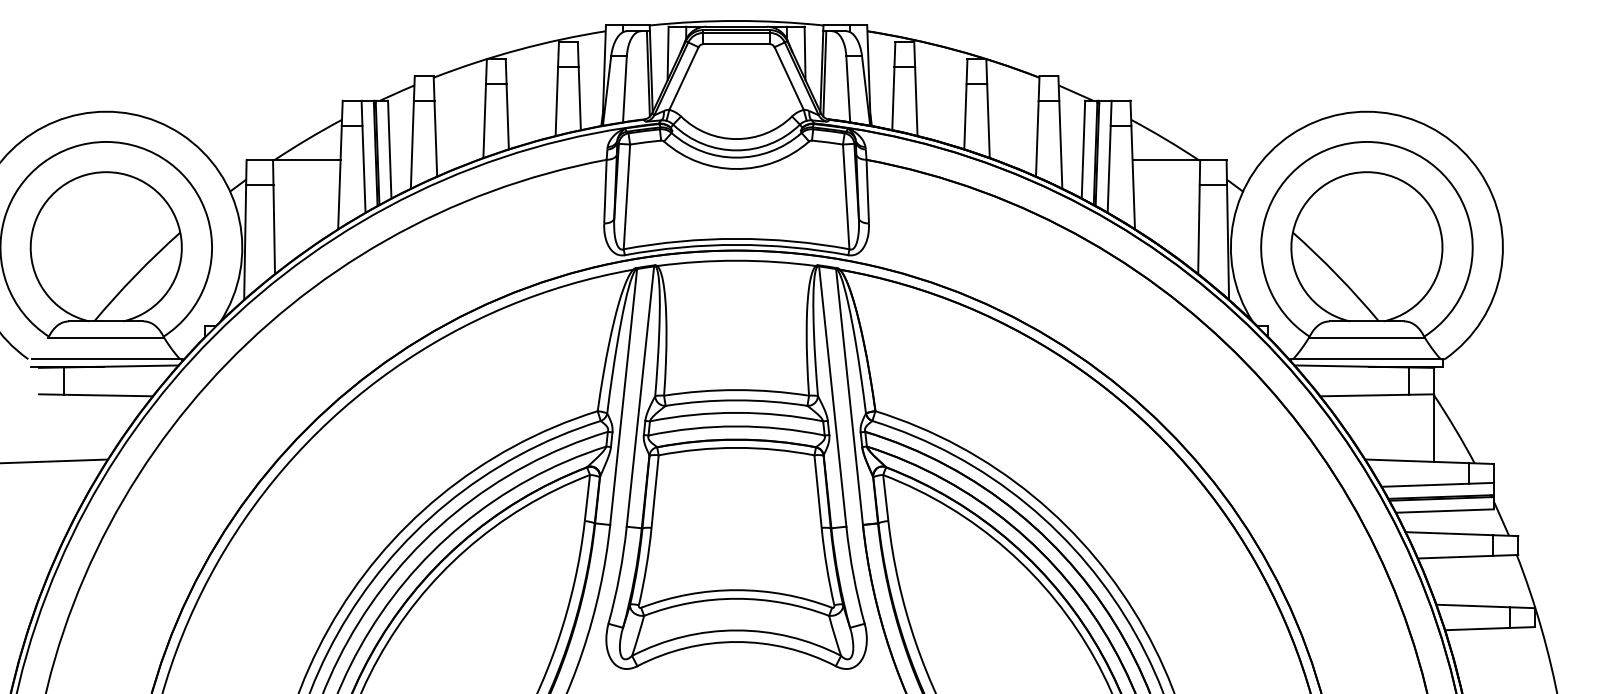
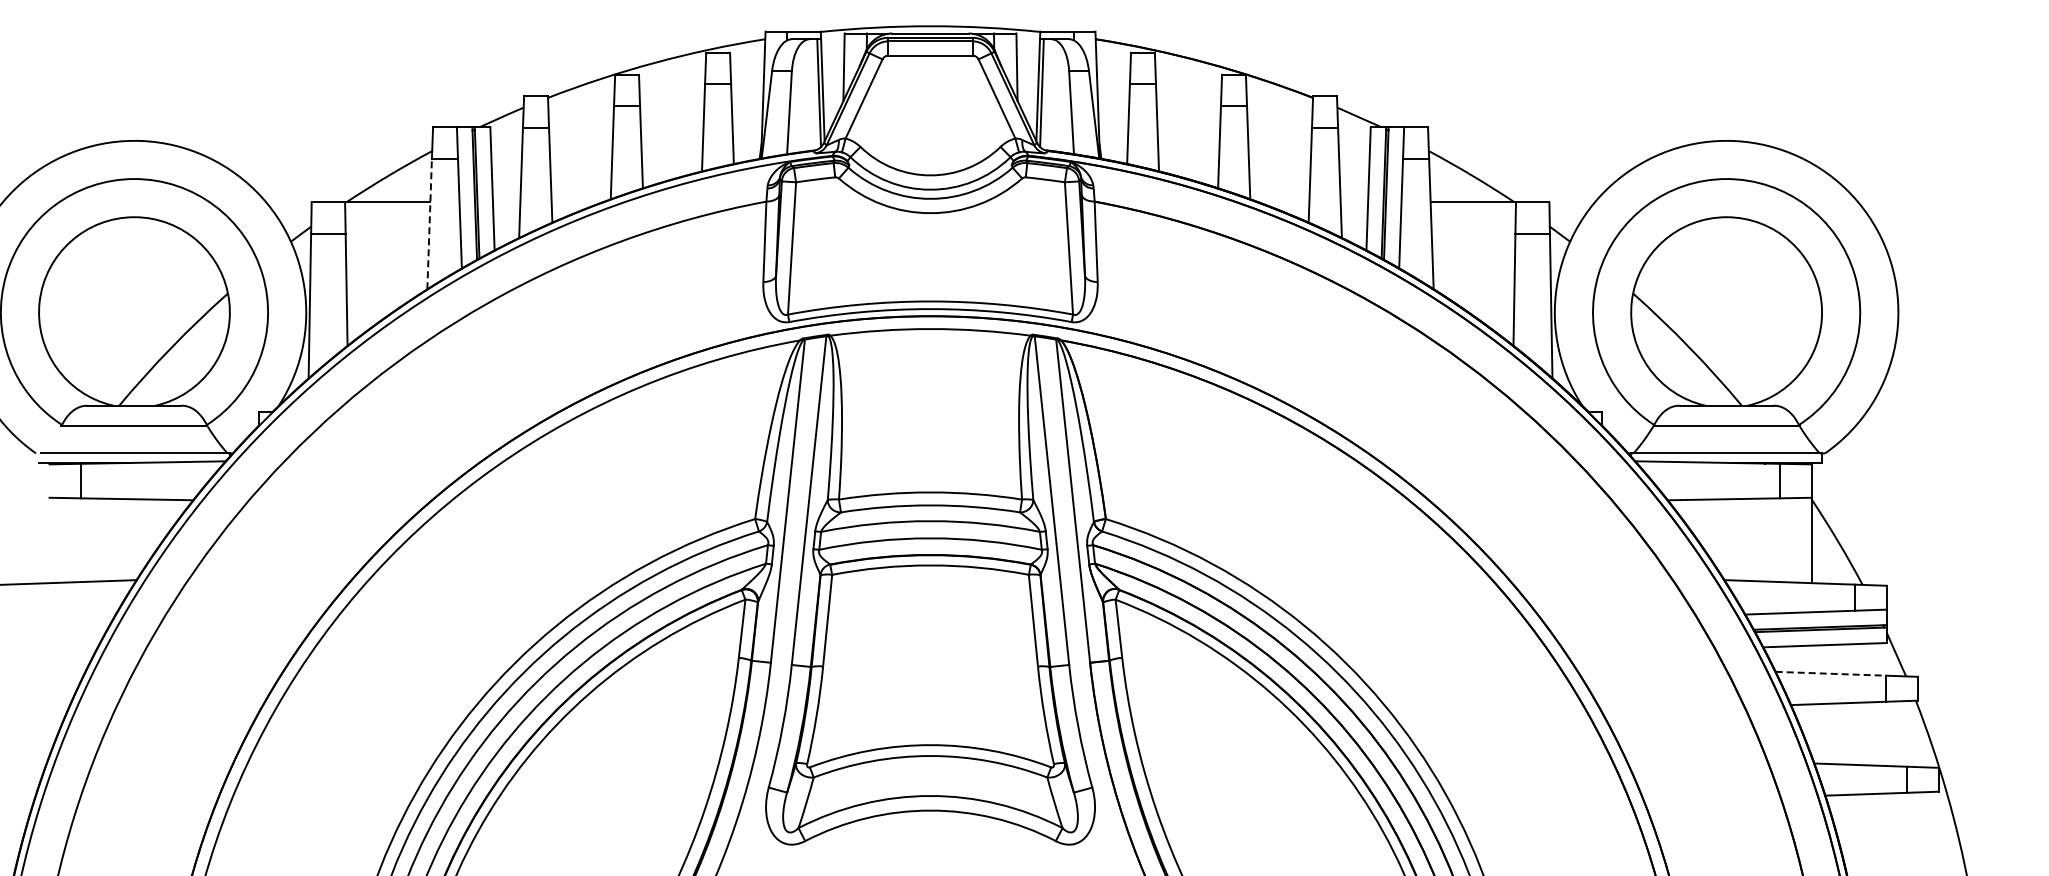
line: (339, 177) -> (429, 223), solid -> dashed
line: (1449, 533) -> (1831, 673), solid -> dashed

